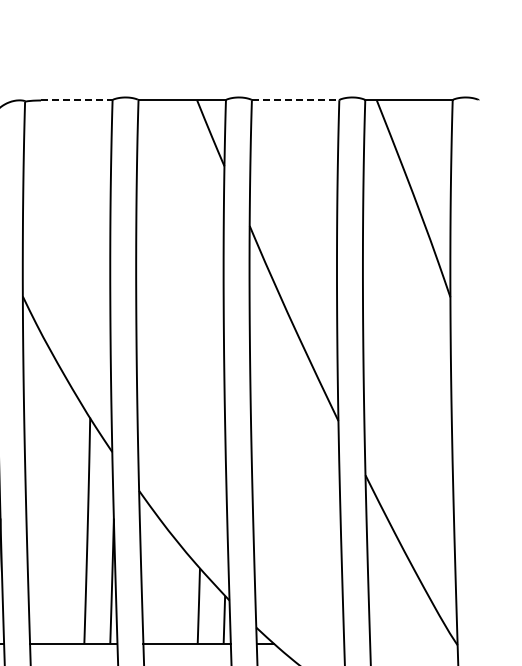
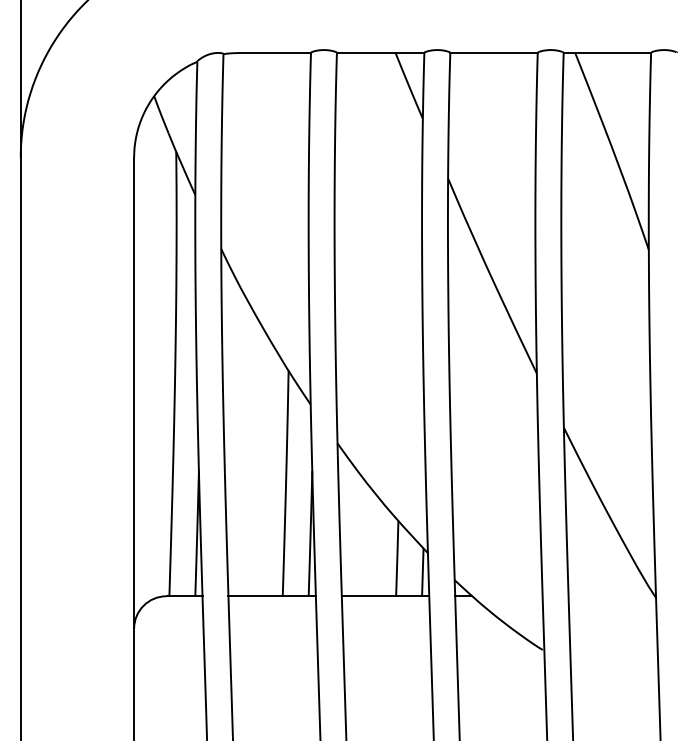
line: (77, 100) -> (275, 53), dashed -> solid
line: (296, 100) -> (494, 53), dashed -> solid

